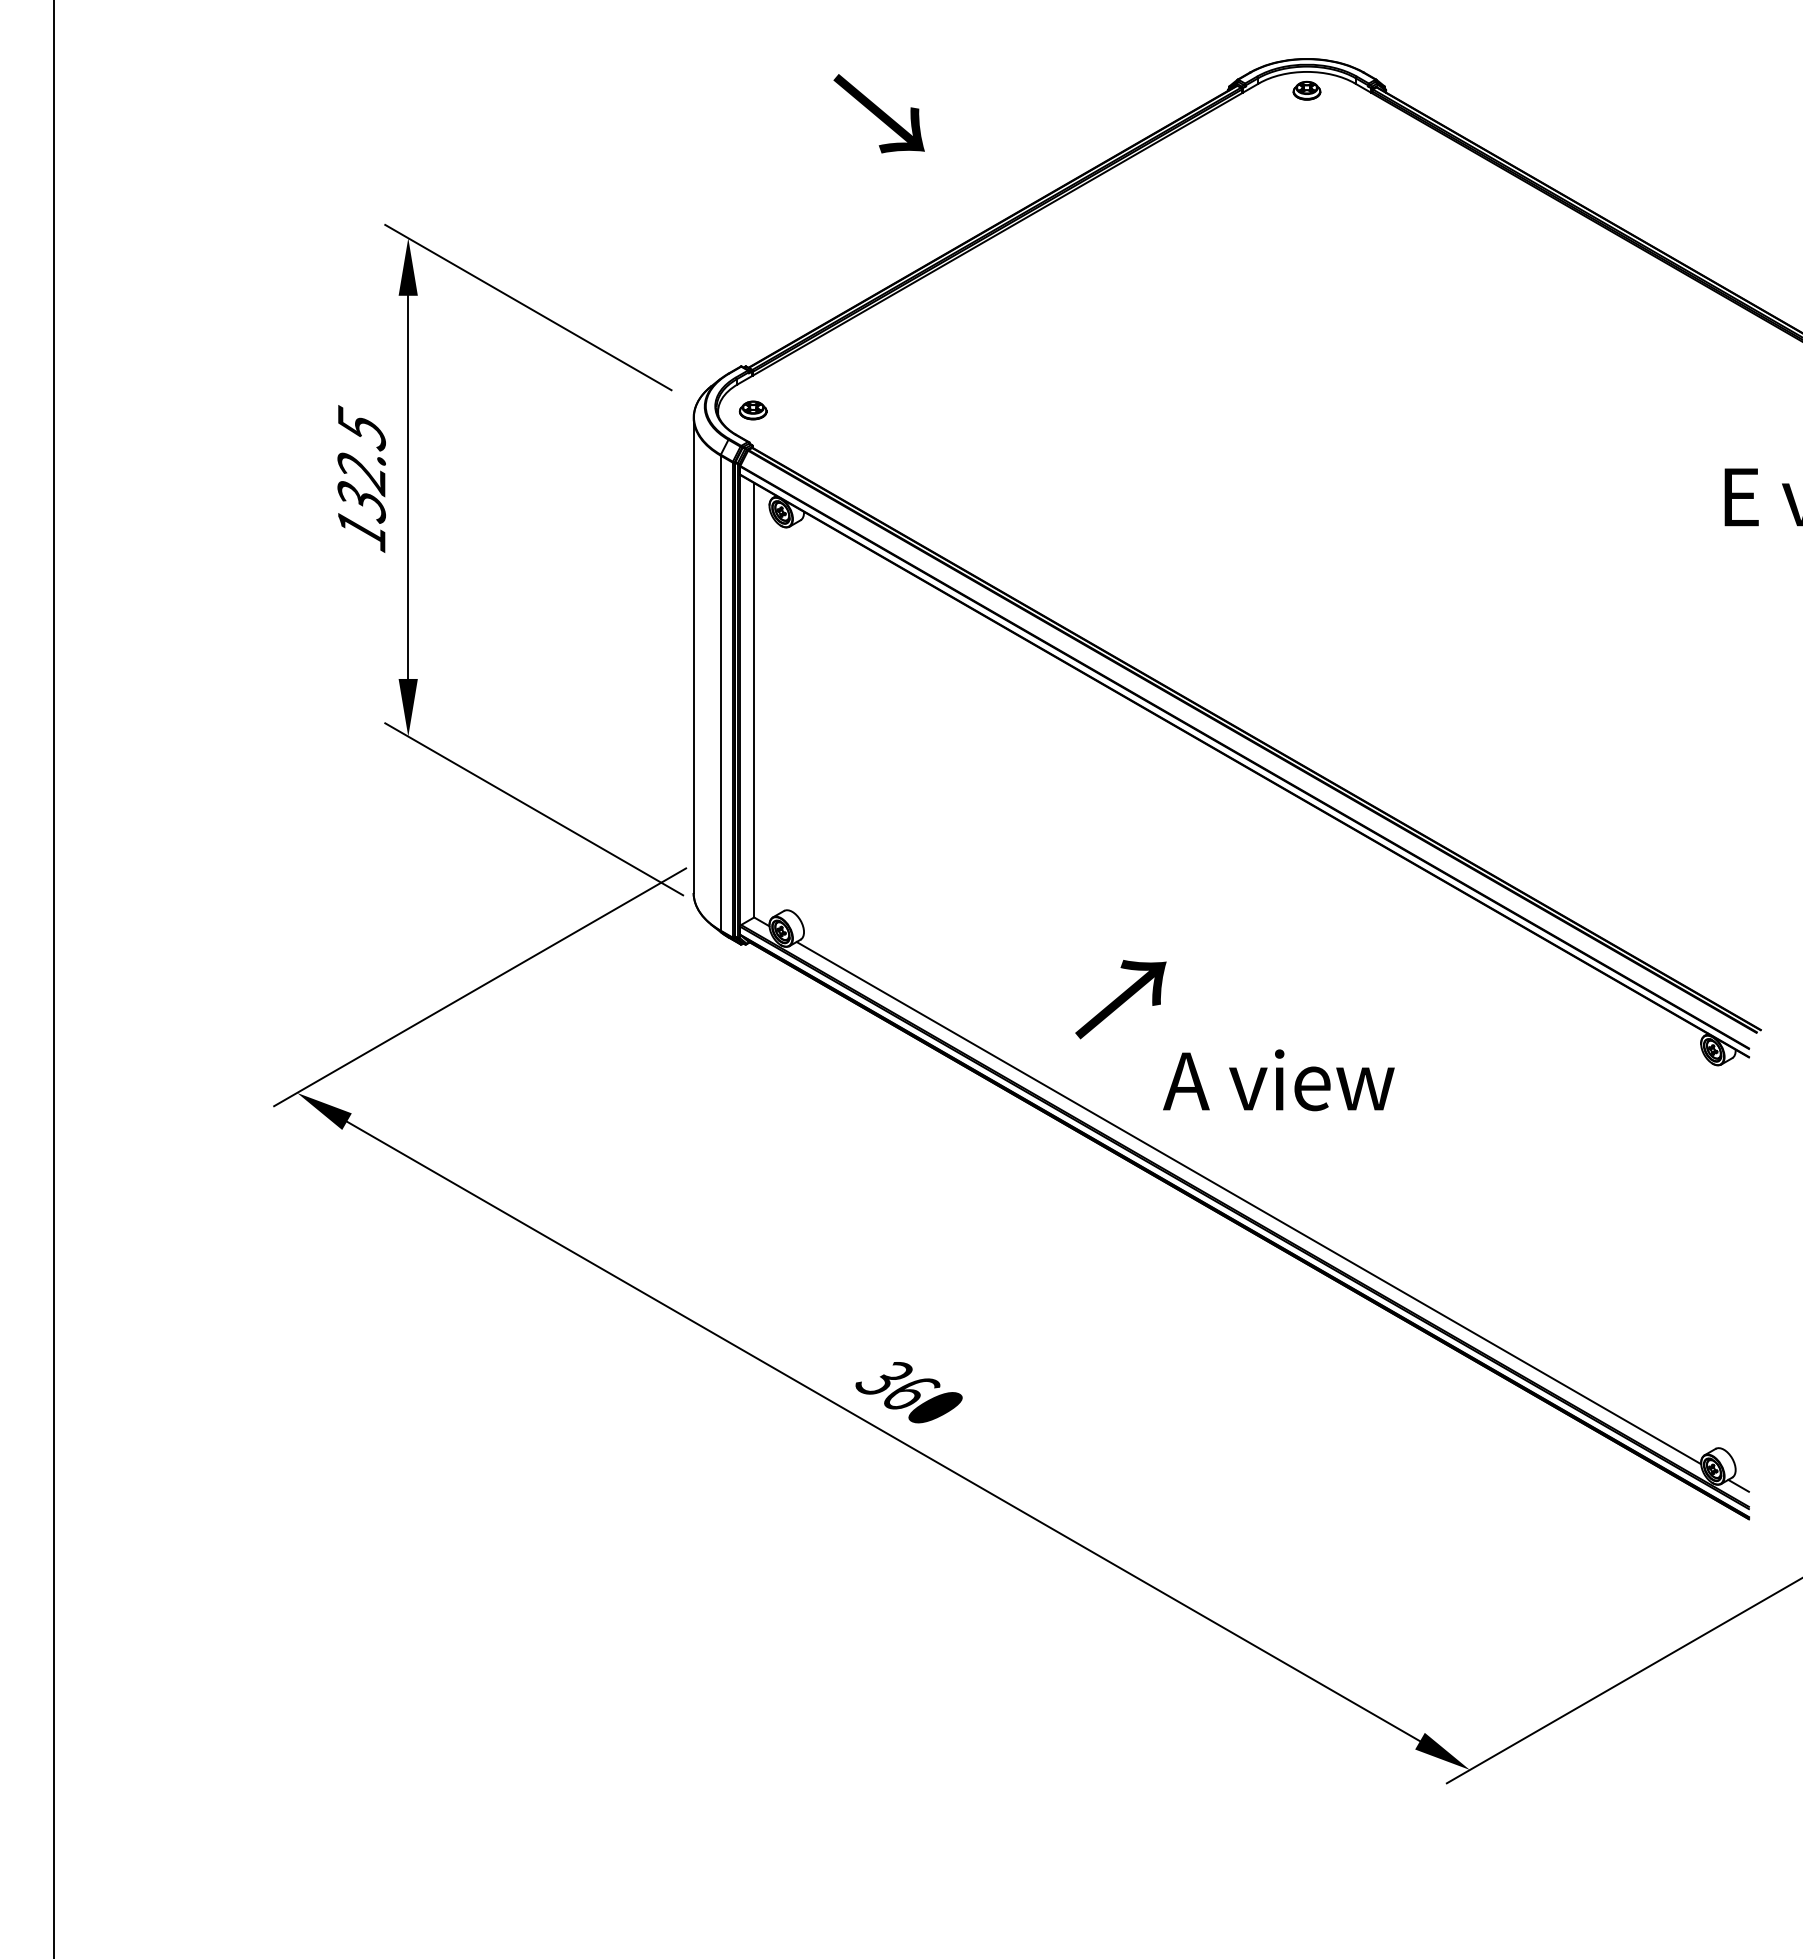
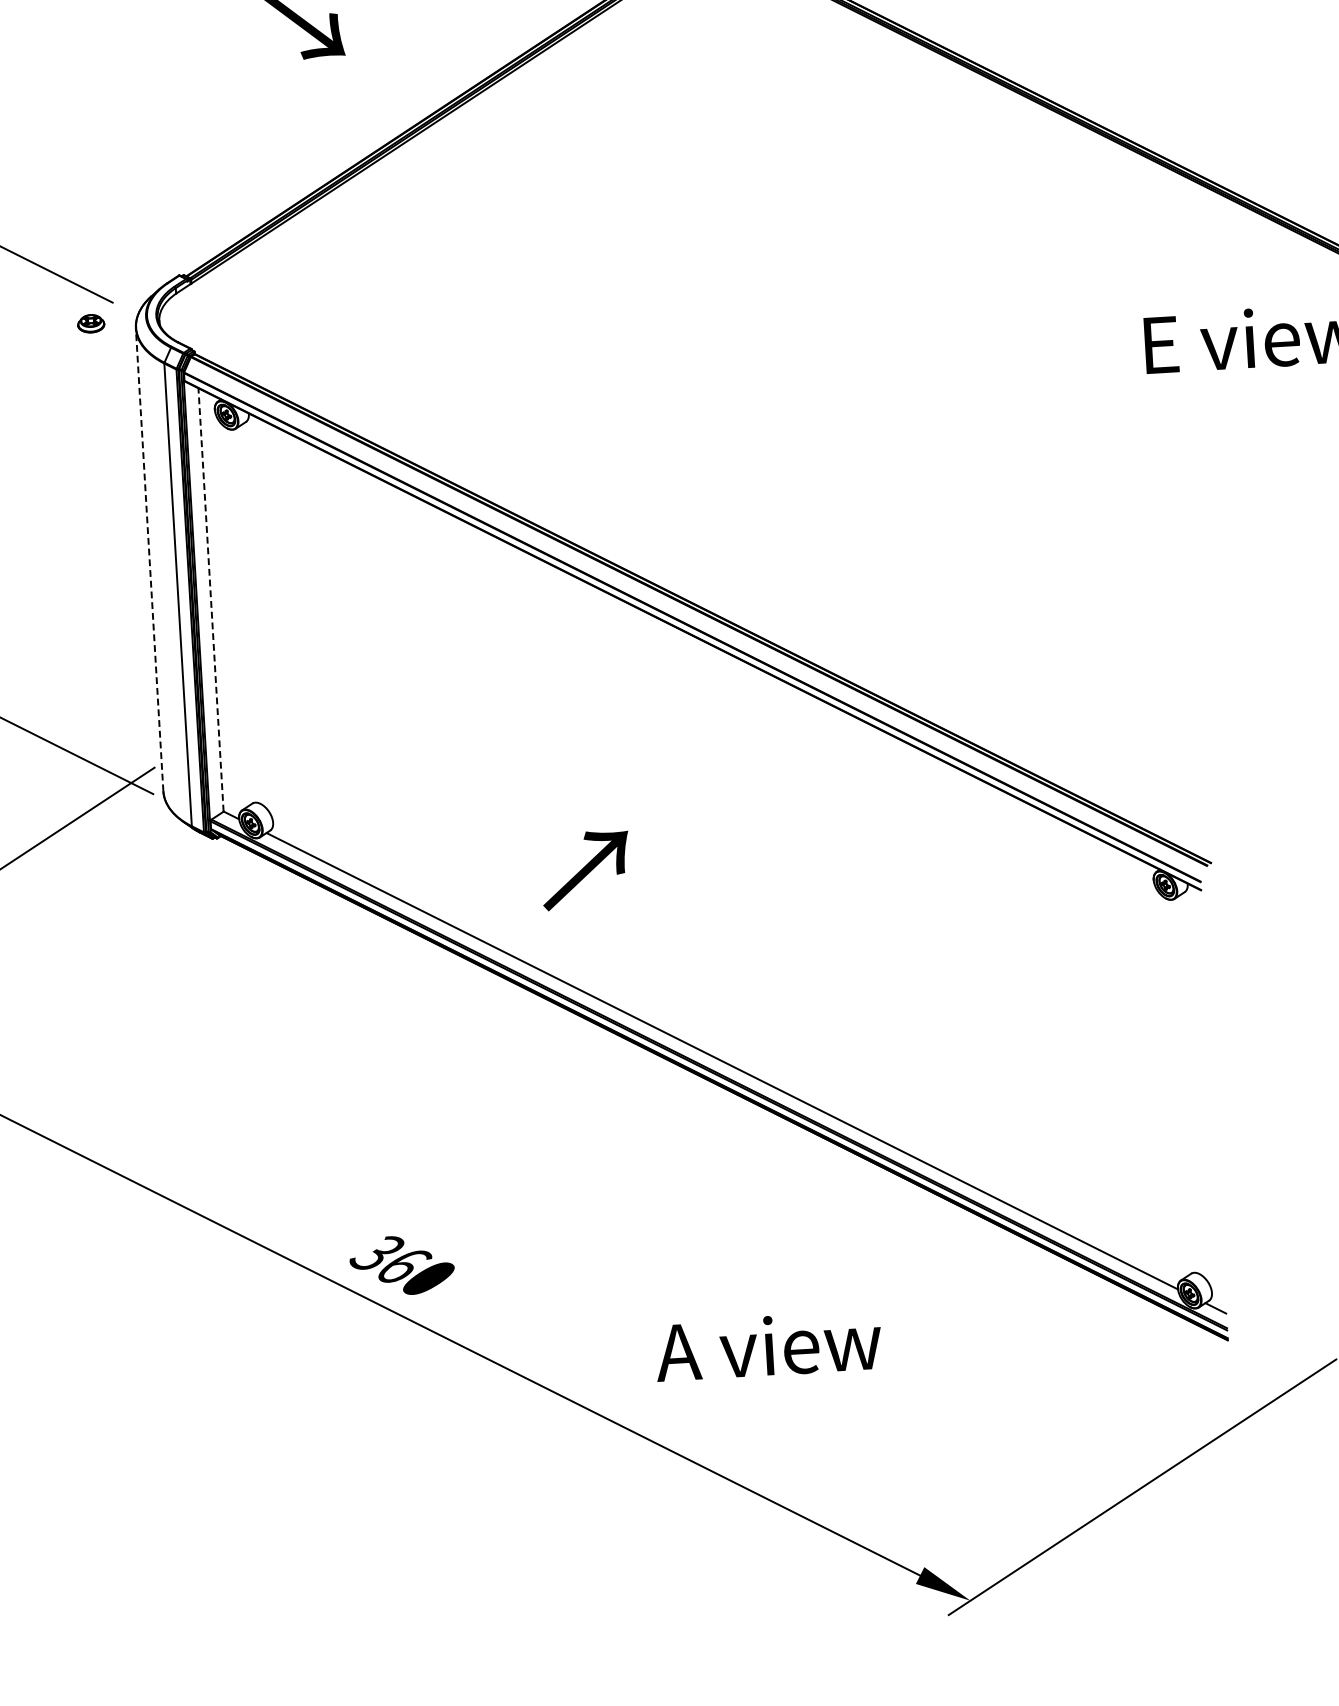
part: (752, 410) -> (90, 323), moved
line: (693, 655) -> (149, 559), solid -> dashed
line: (754, 699) -> (211, 599), solid -> dashed
text: (1278, 1080) -> (768, 1346), moved

